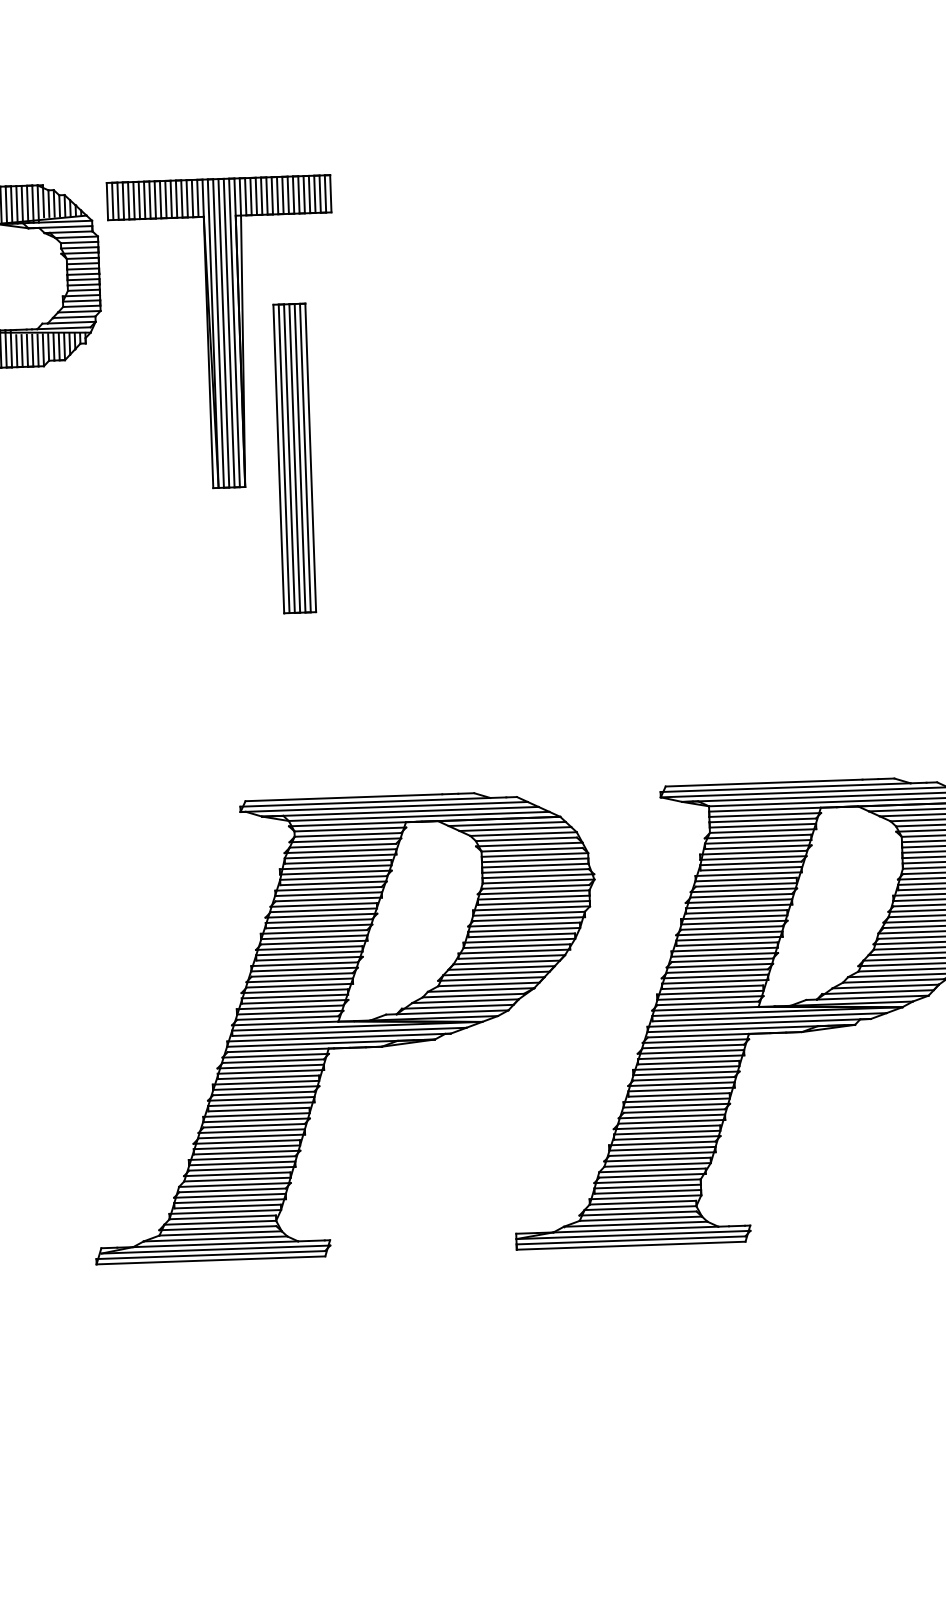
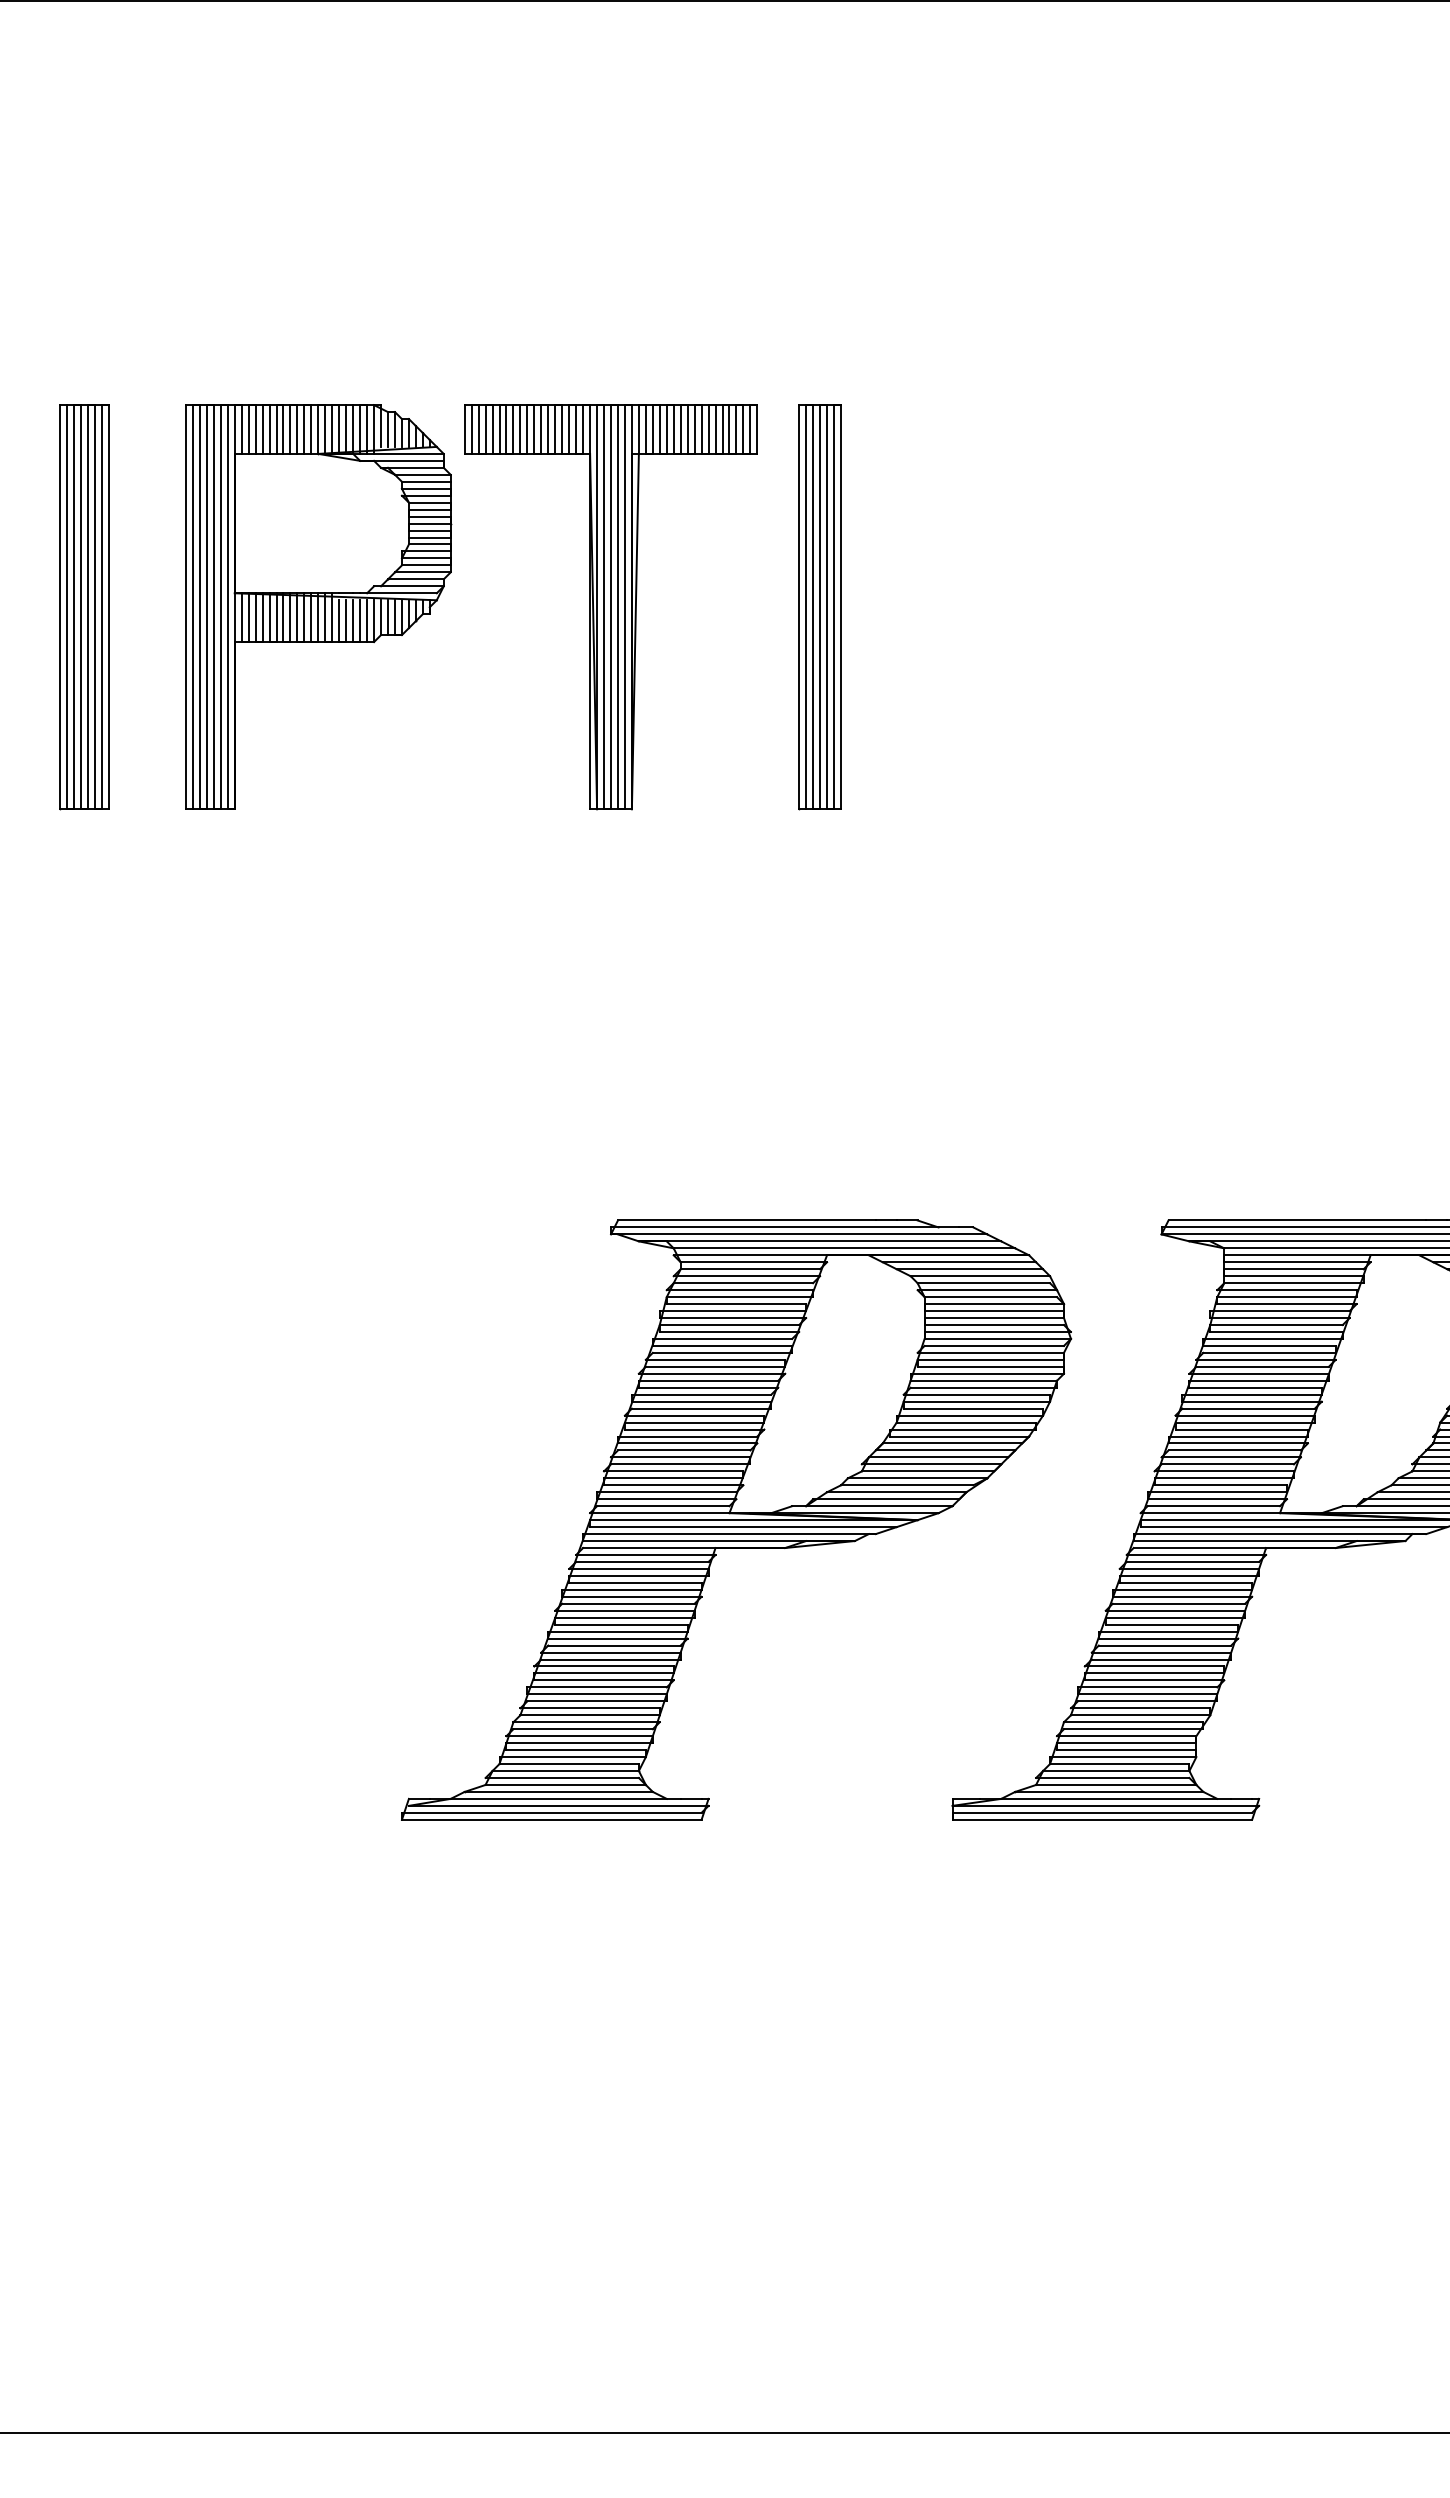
part: (294, 458) -> (819, 607), moved

